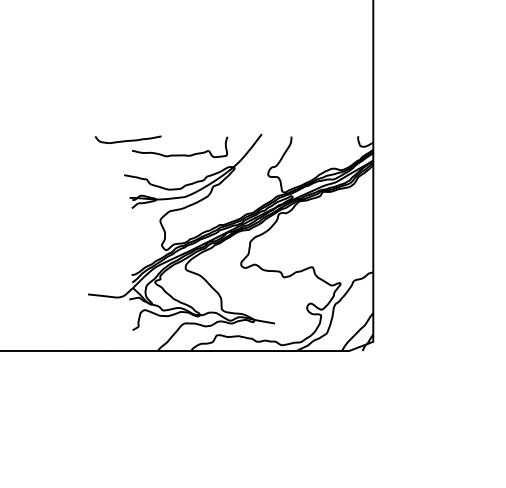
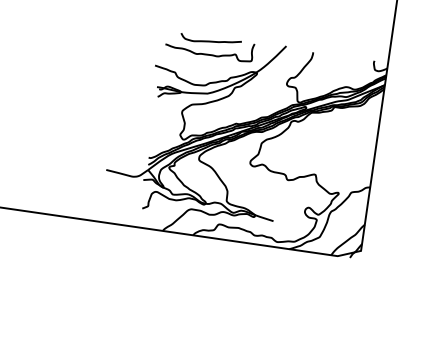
curve: (127, 140) -> (210, 41), moved

